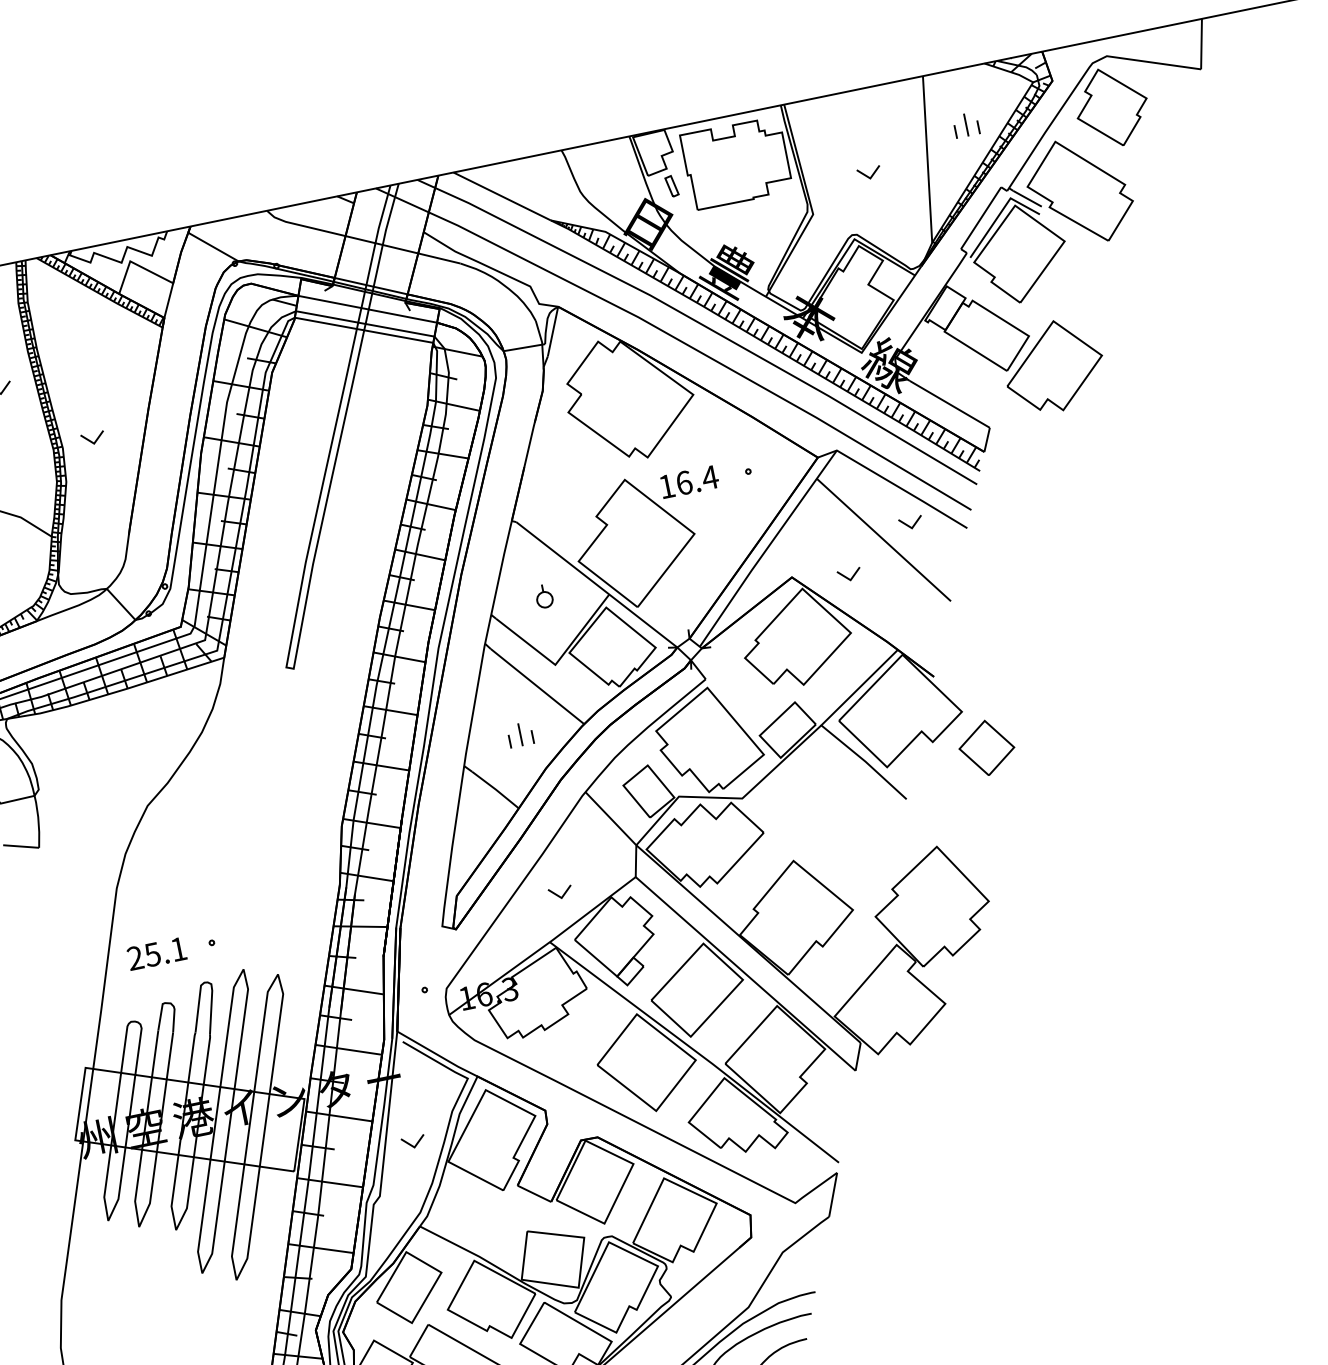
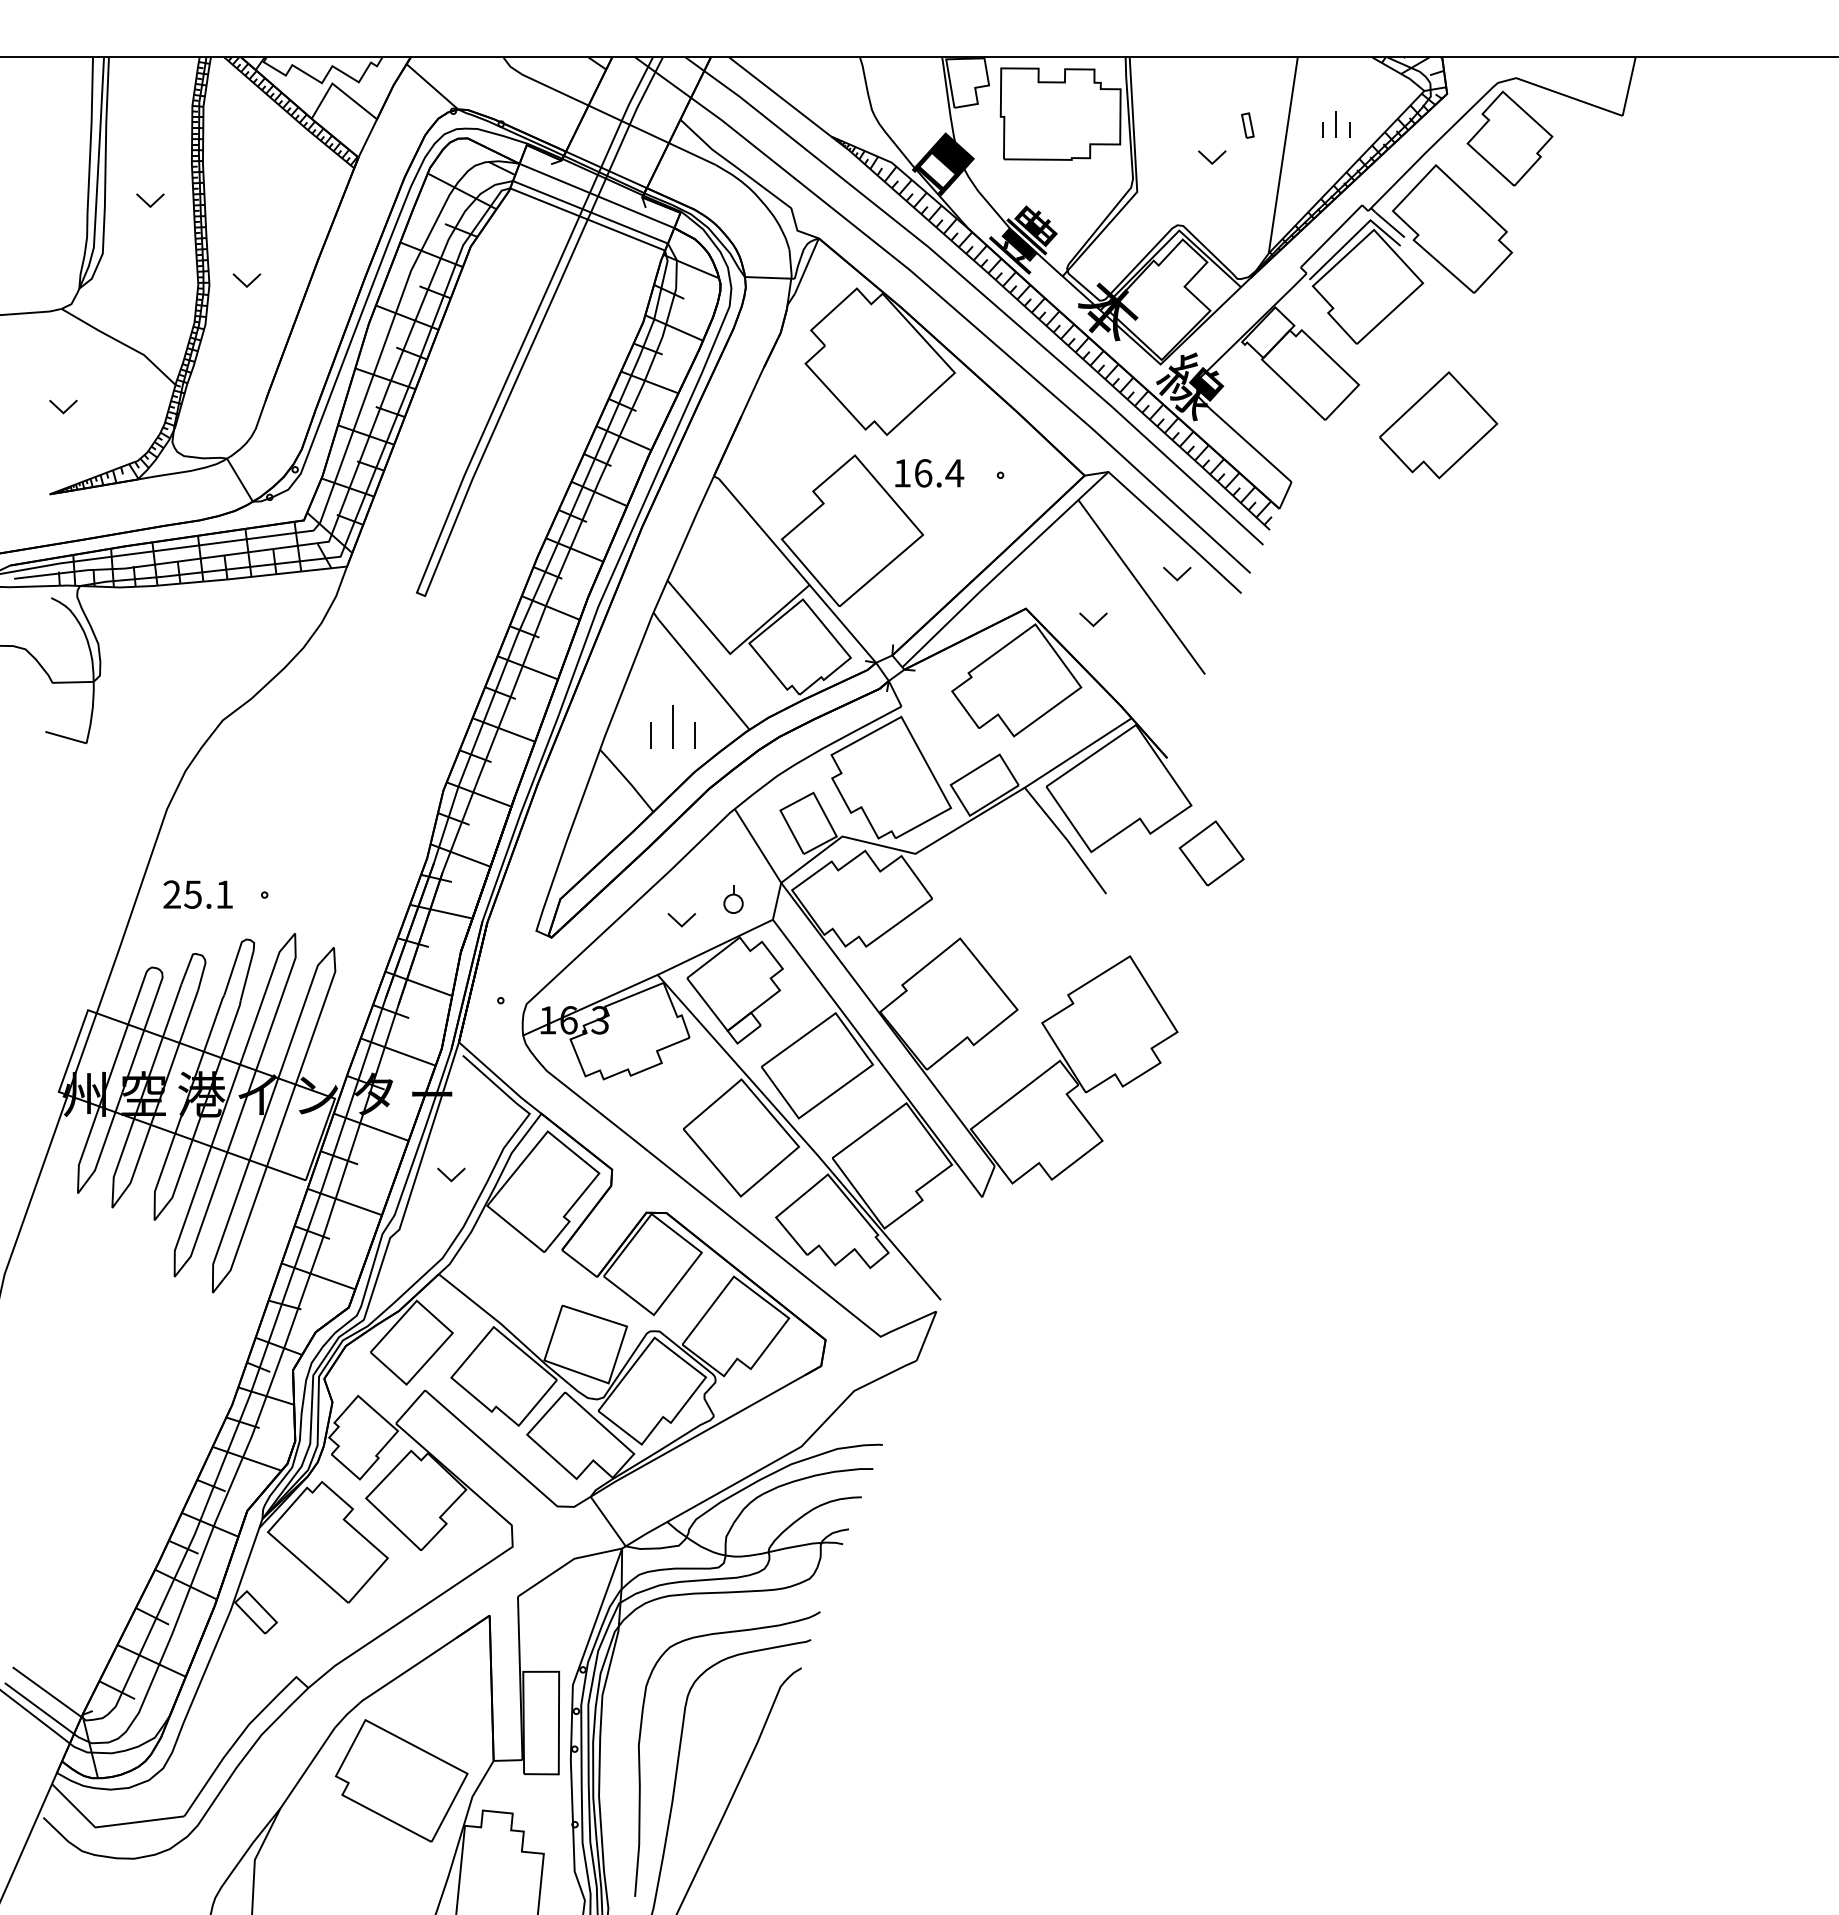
part: (671, 186) -> (1247, 125), moved
part: (1053, 366) -> (1438, 425), moved
part: (544, 596) -> (733, 899), moved
part: (520, 734) -> (672, 726), size x1.6

